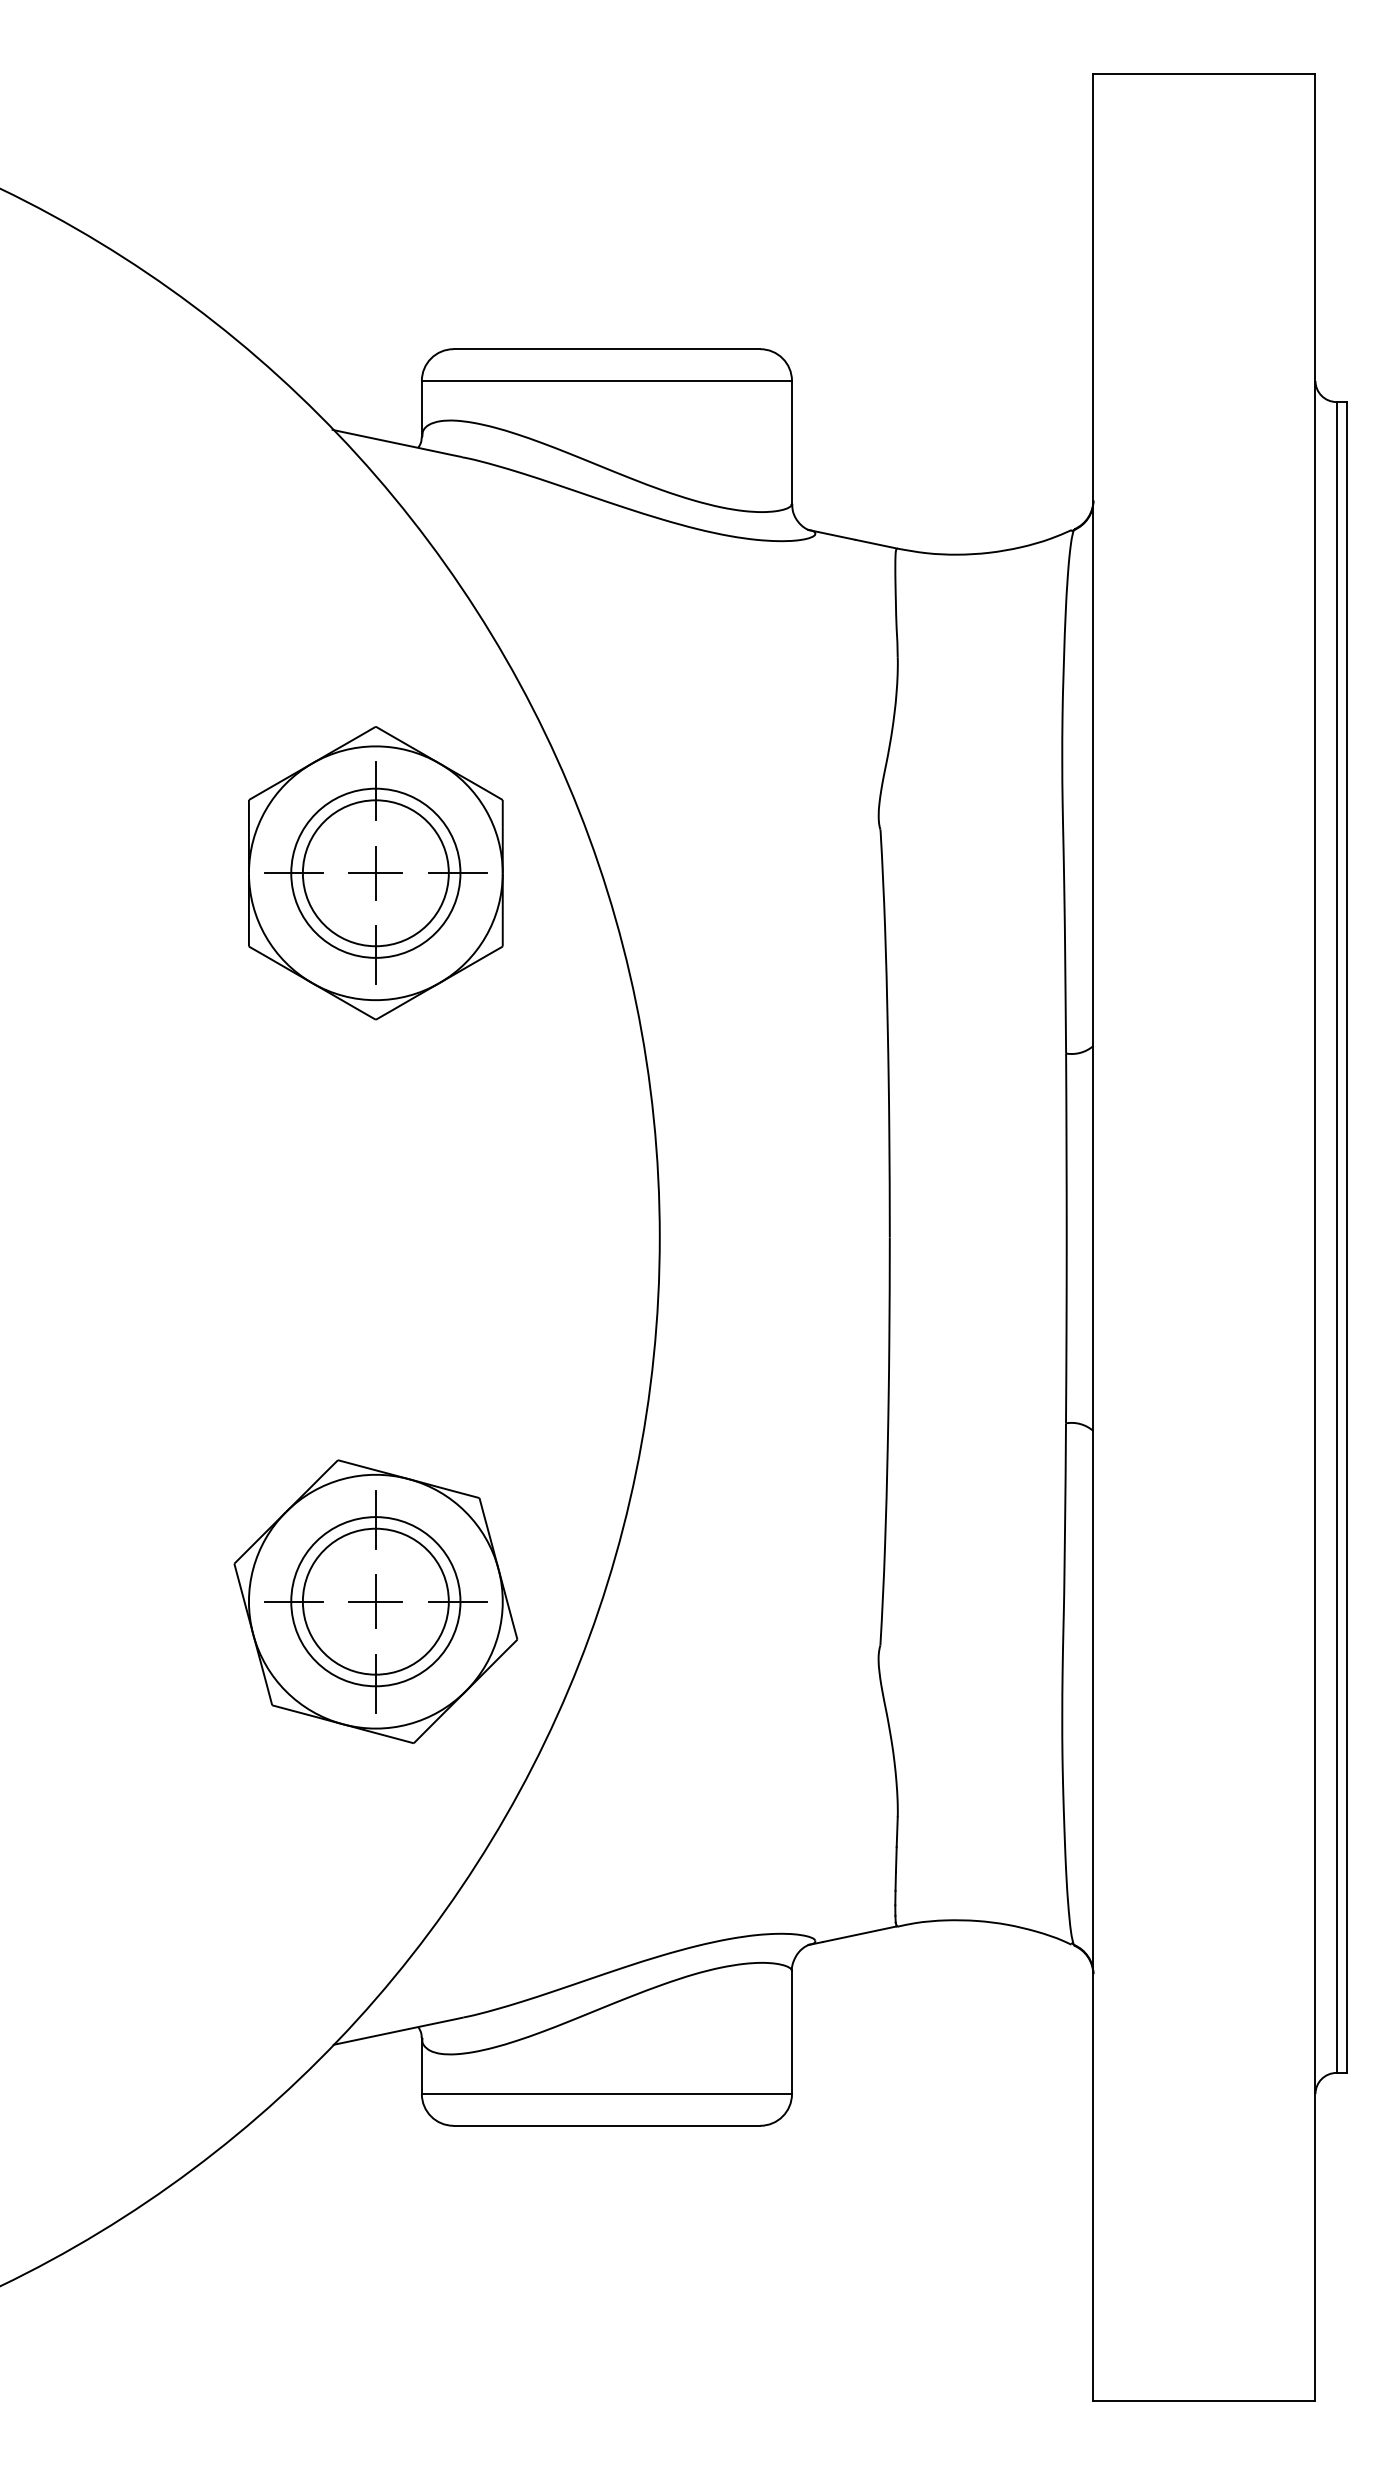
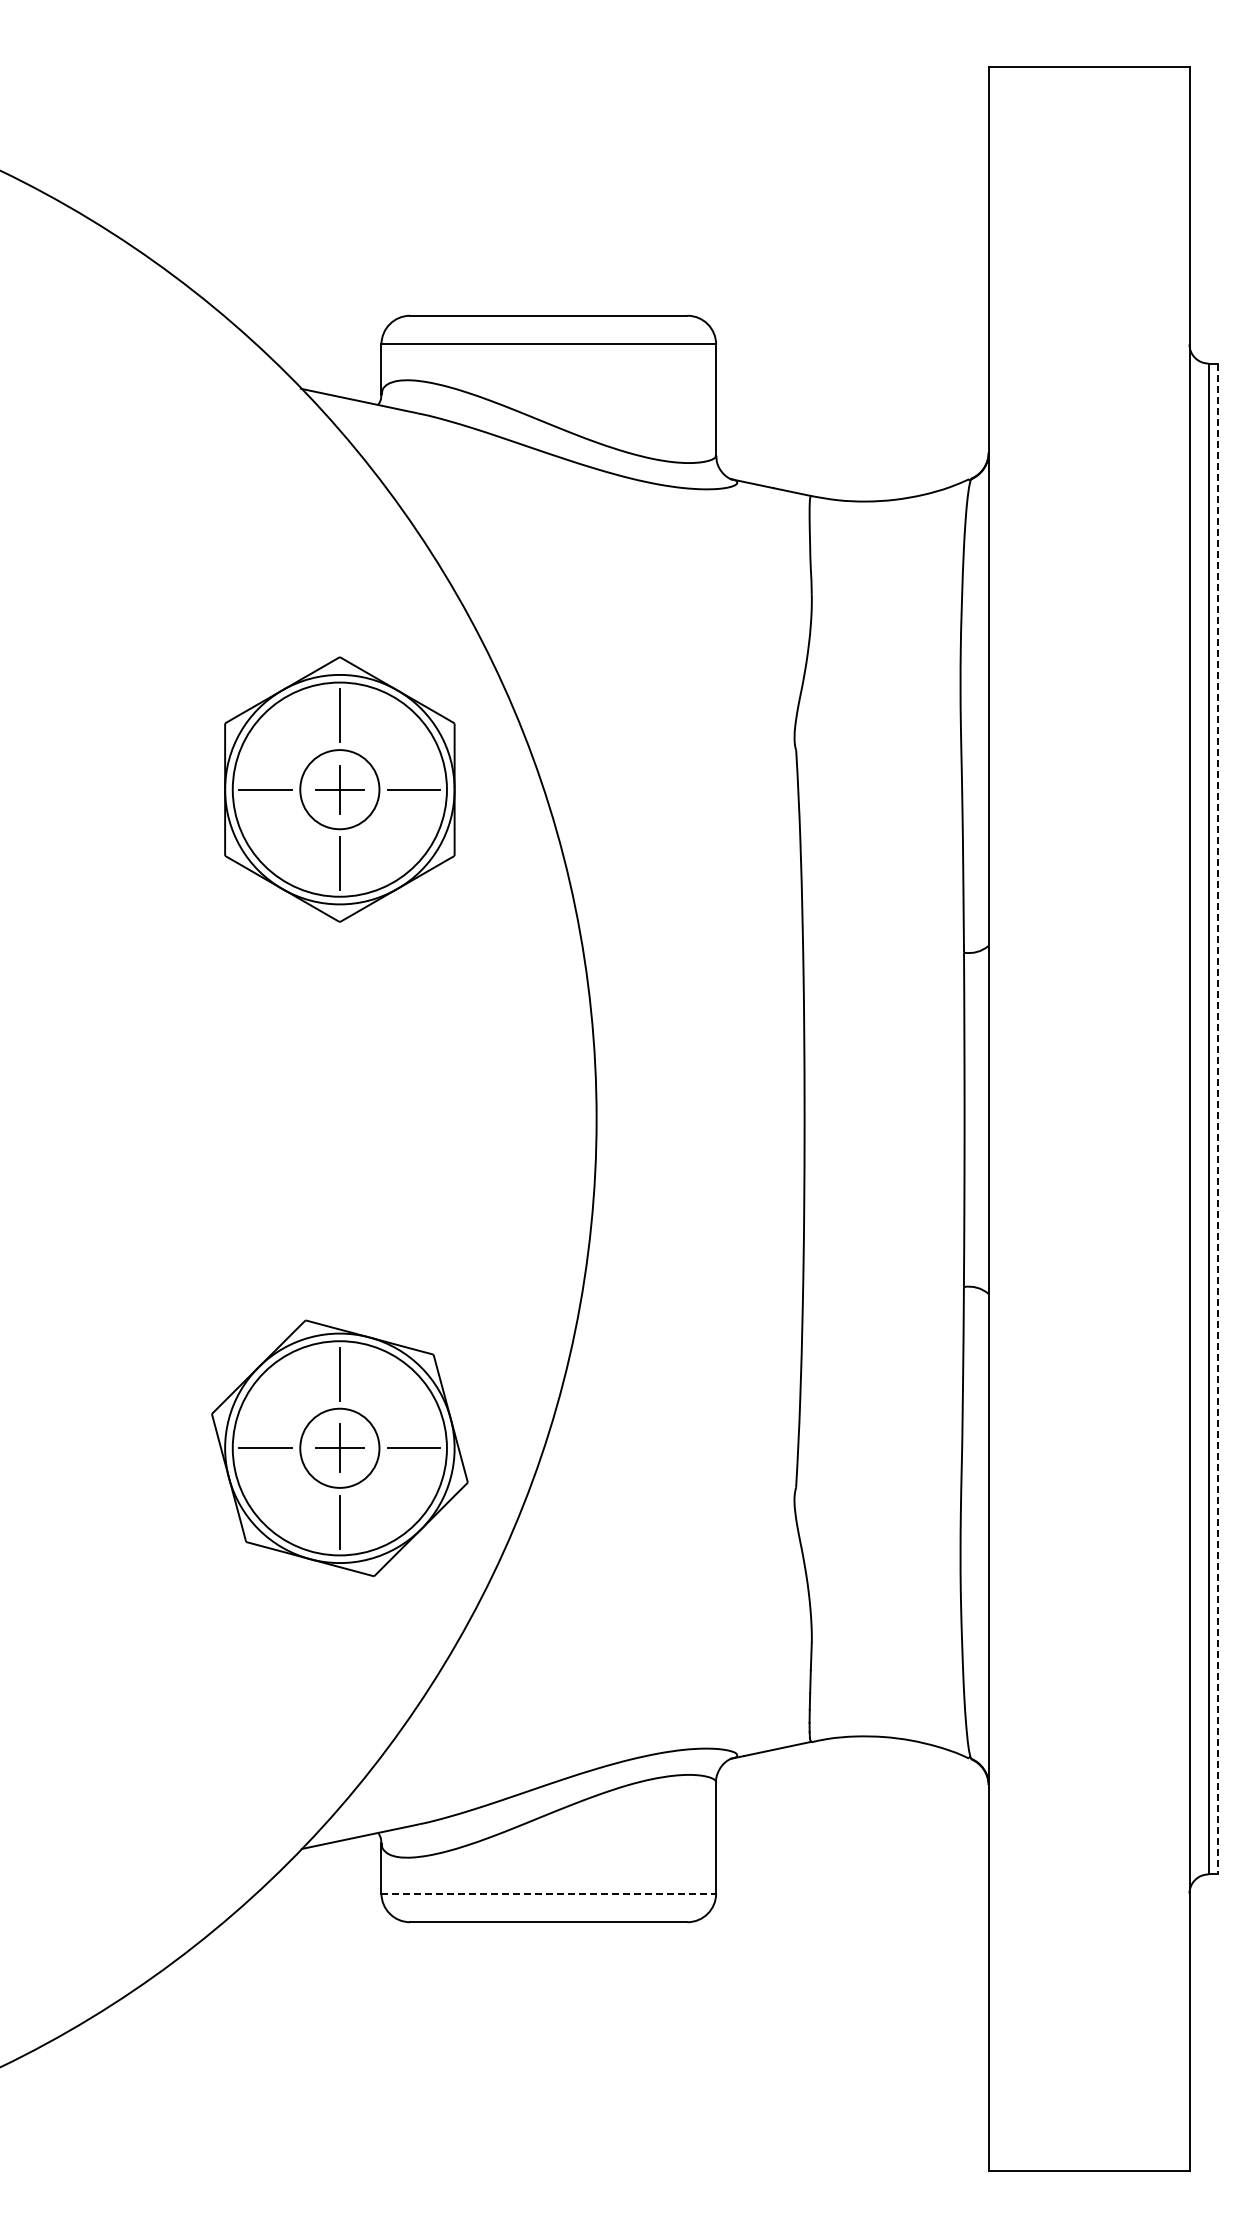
circle: (375, 873) -> (339, 789), size x0.6
circle: (375, 873) -> (339, 789), size x1.4
line: (1347, 1238) -> (1218, 1119), solid -> dashed
circle: (375, 1600) -> (339, 1447), size x1.4
circle: (375, 1601) -> (339, 1448), size x0.6
line: (607, 2094) -> (549, 1893), solid -> dashed

